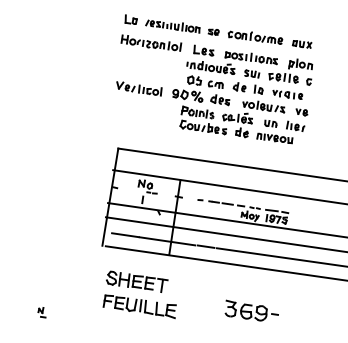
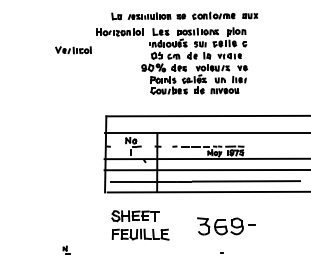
part: (218, 31) -> (184, 15), moved
part: (138, 89) -> (73, 50), moved
part: (251, 312) -> (226, 226), size x1.4

